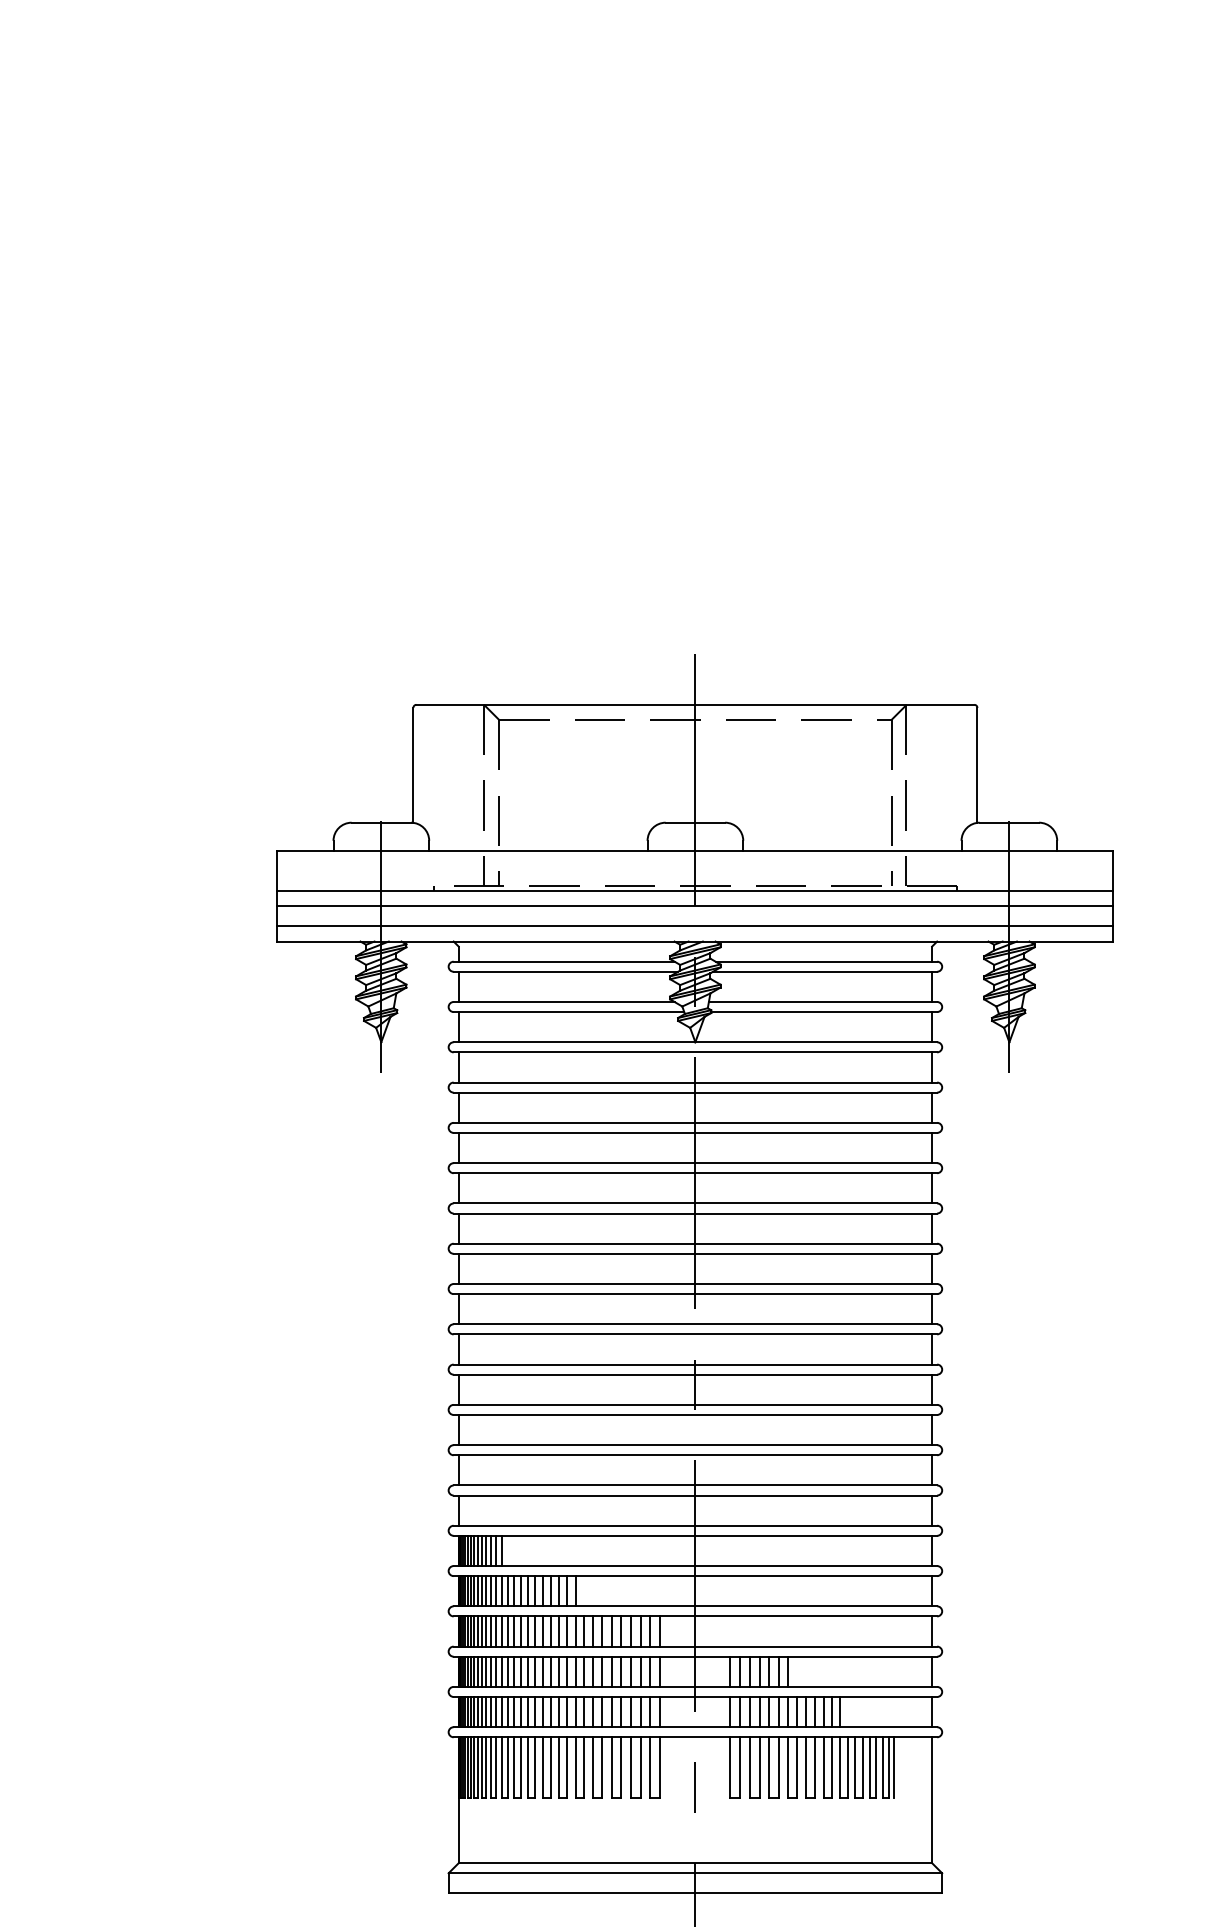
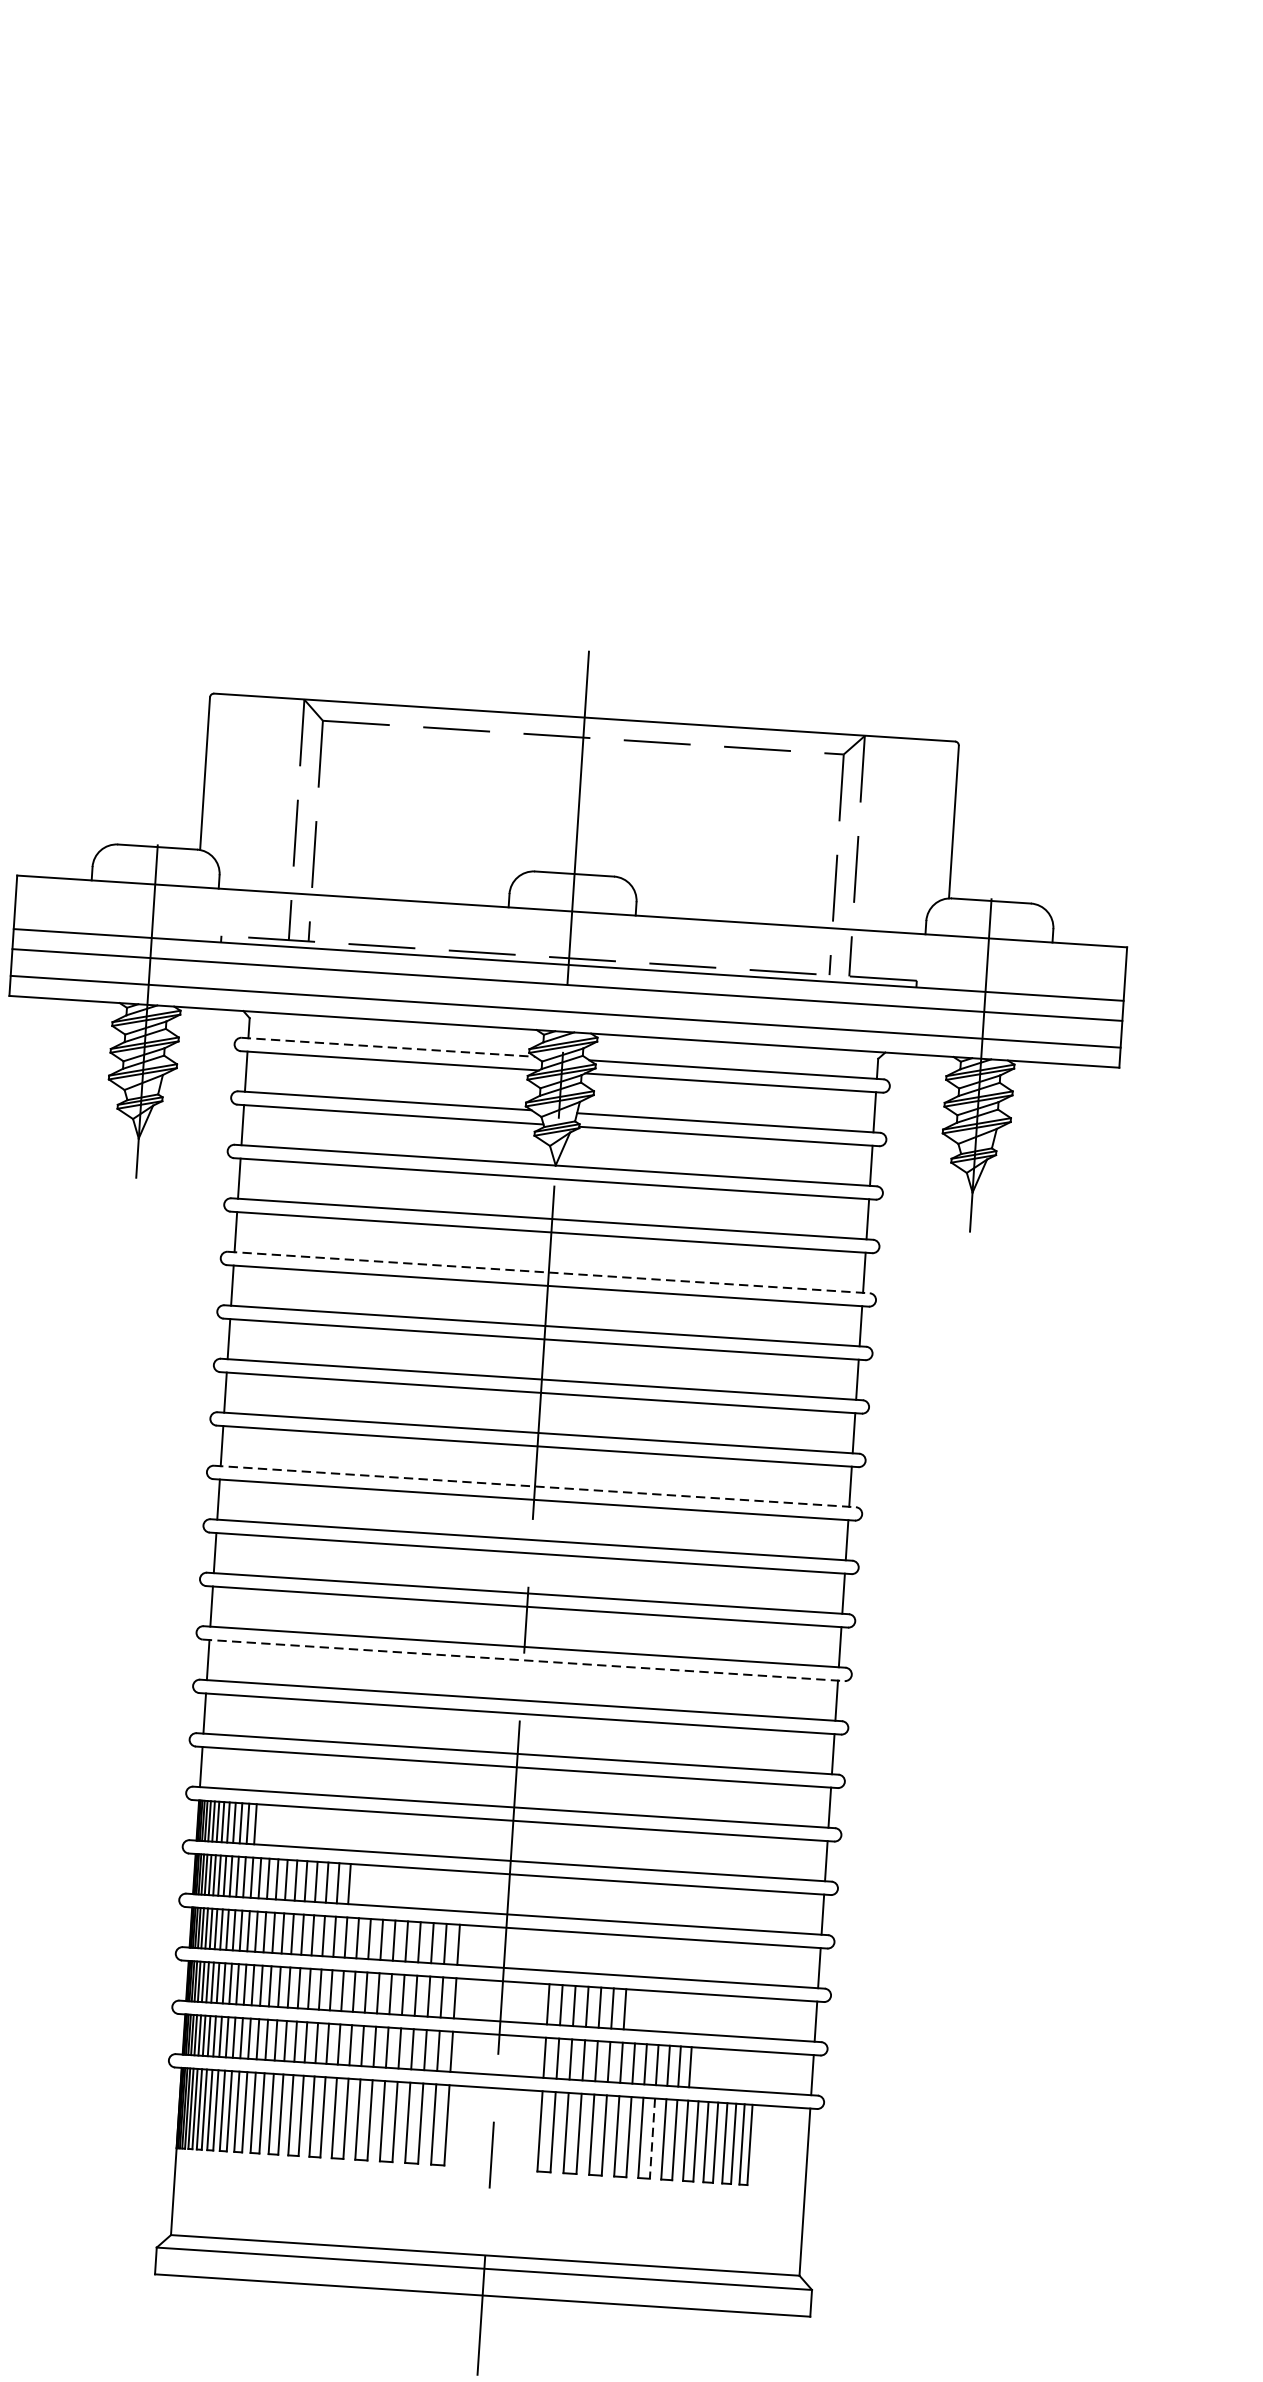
line: (564, 961) -> (388, 1047), solid -> dashed
line: (695, 1122) -> (548, 1272), solid -> dashed
line: (695, 1284) -> (535, 1487), solid -> dashed
line: (695, 1414) -> (523, 1659), solid -> dashed
line: (815, 1767) -> (652, 2138), solid -> dashed
line: (894, 1767) -> (757, 2145), removed

